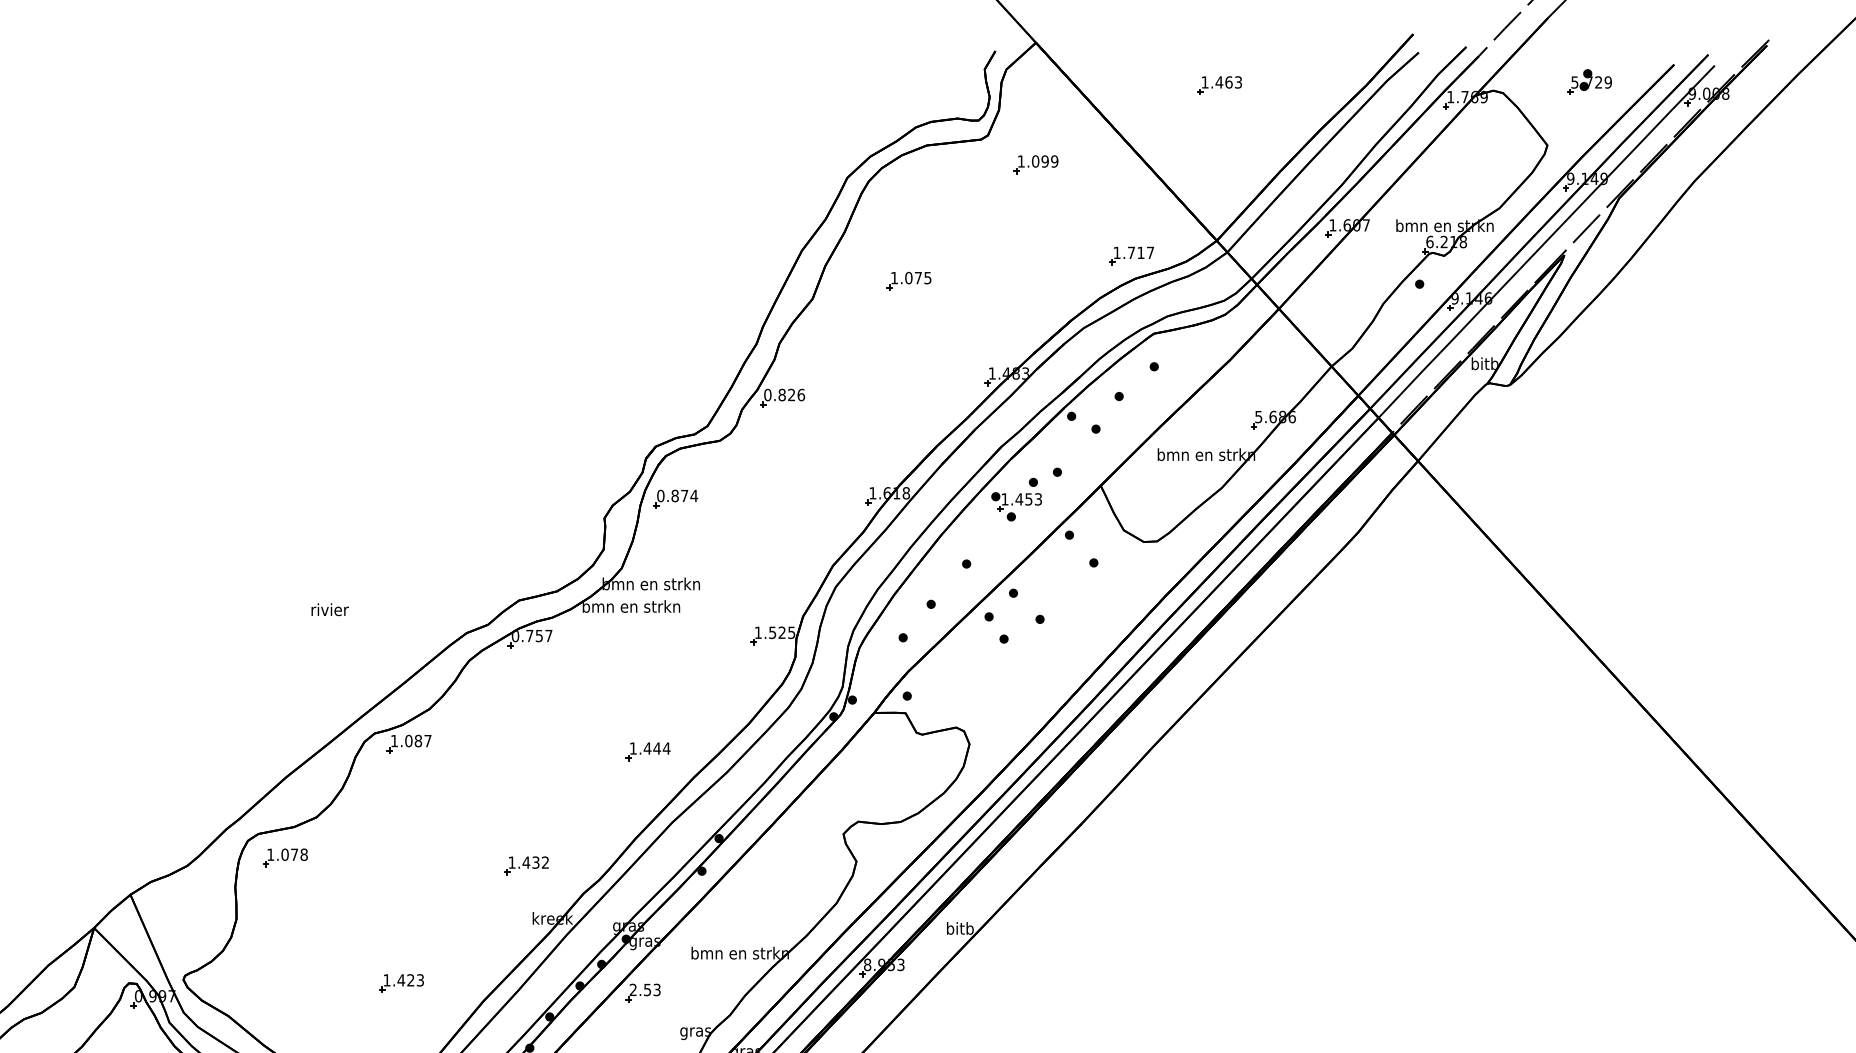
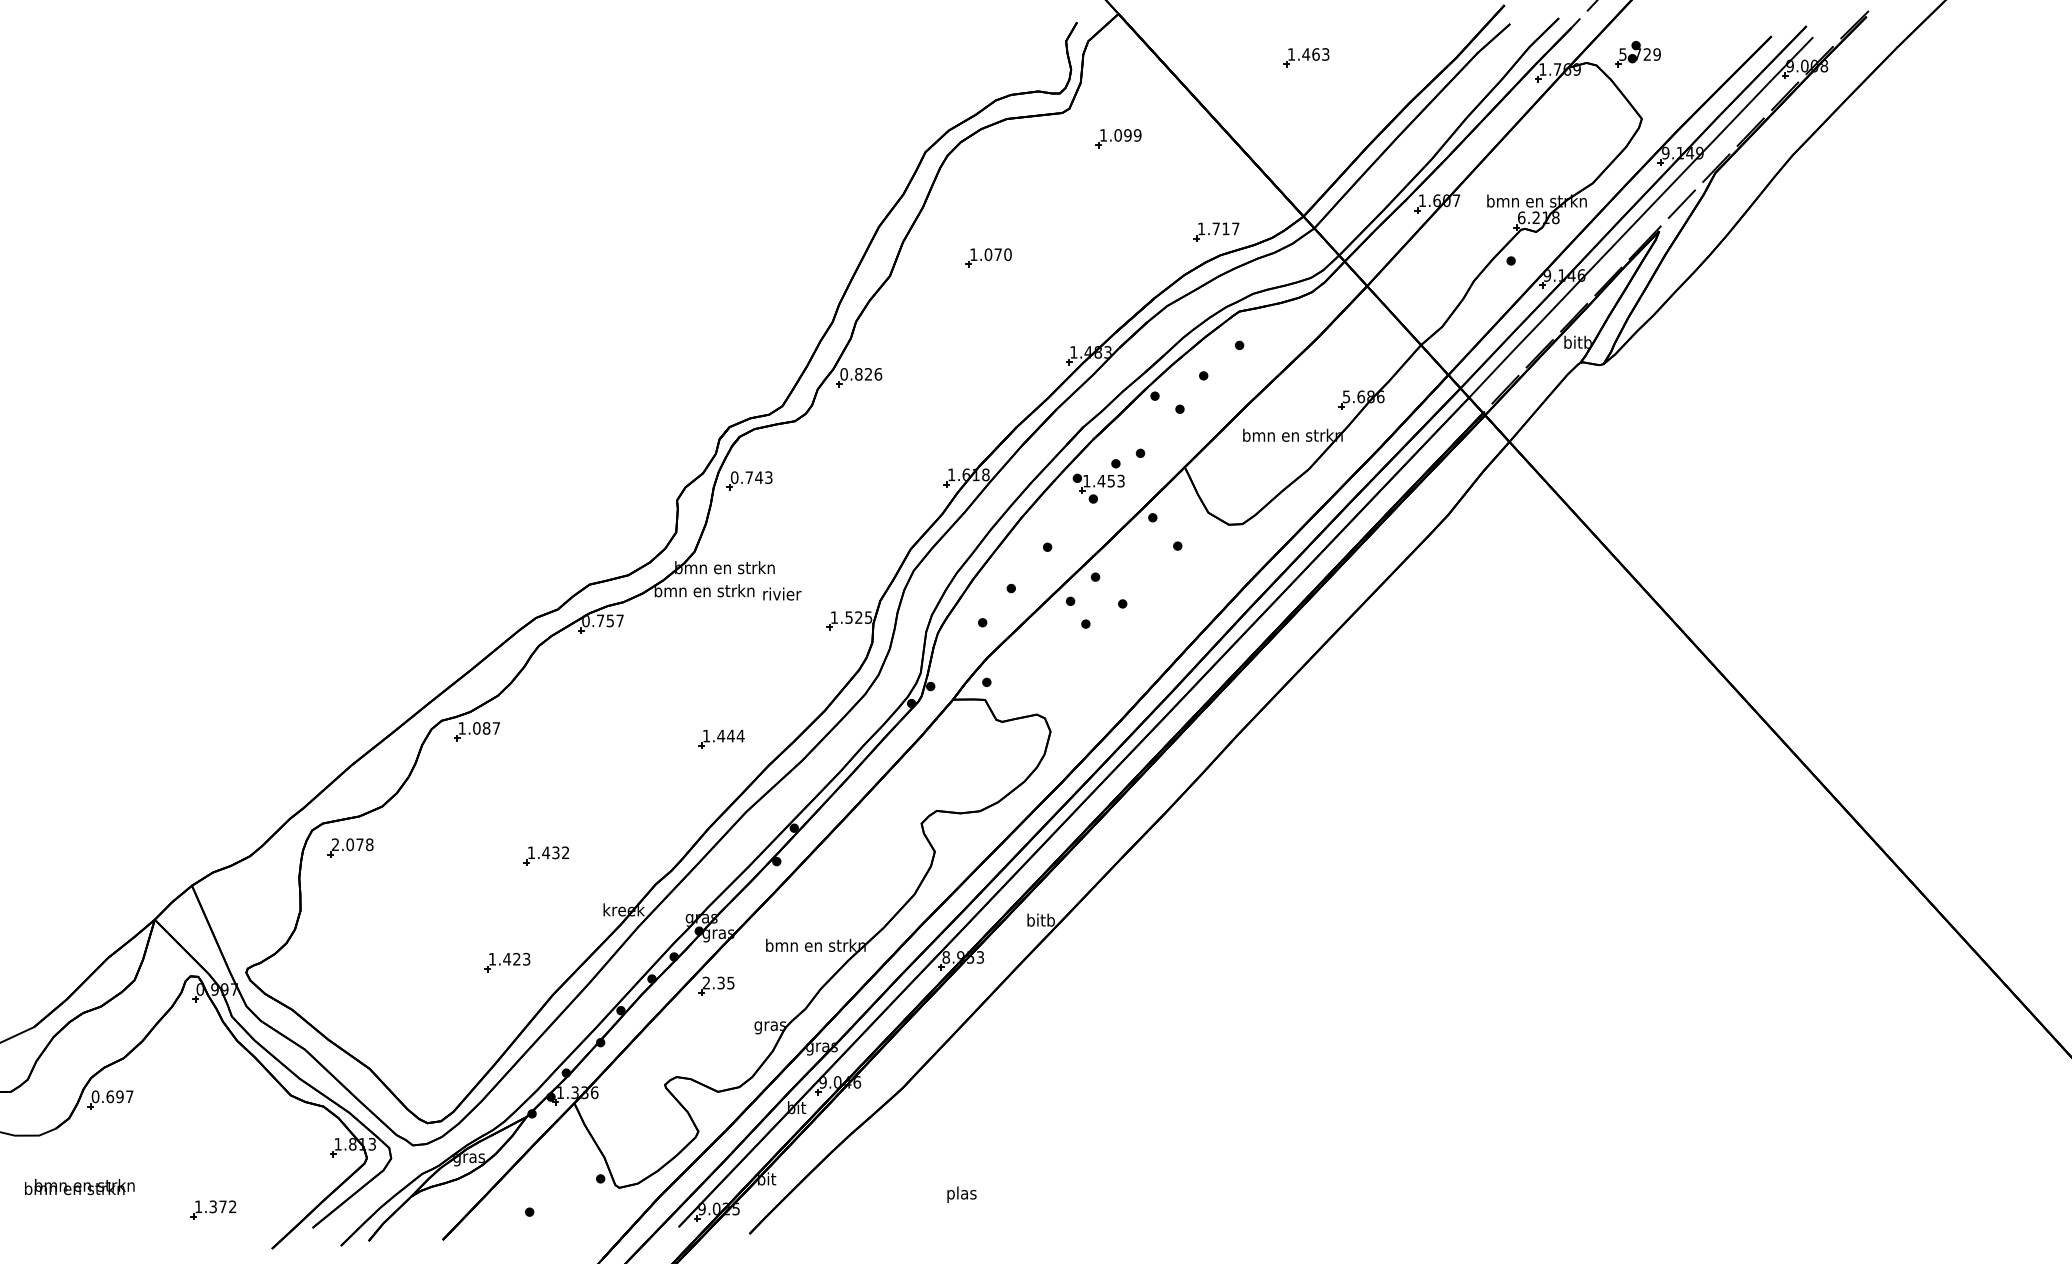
part: (1589, 82) -> (1637, 54), moved
text: (927, 277) -> (1007, 254), 1.075 -> 1.070
text: (684, 495) -> (758, 477), 0.874 -> 0.743
text: (330, 609) -> (782, 593), moved
text: (269, 854) -> (334, 844), 1.078 -> 2.078
part: (525, 865) -> (545, 855), moved
part: (401, 983) -> (507, 962), moved
text: (651, 989) -> (725, 982), 2.53 -> 2.35

